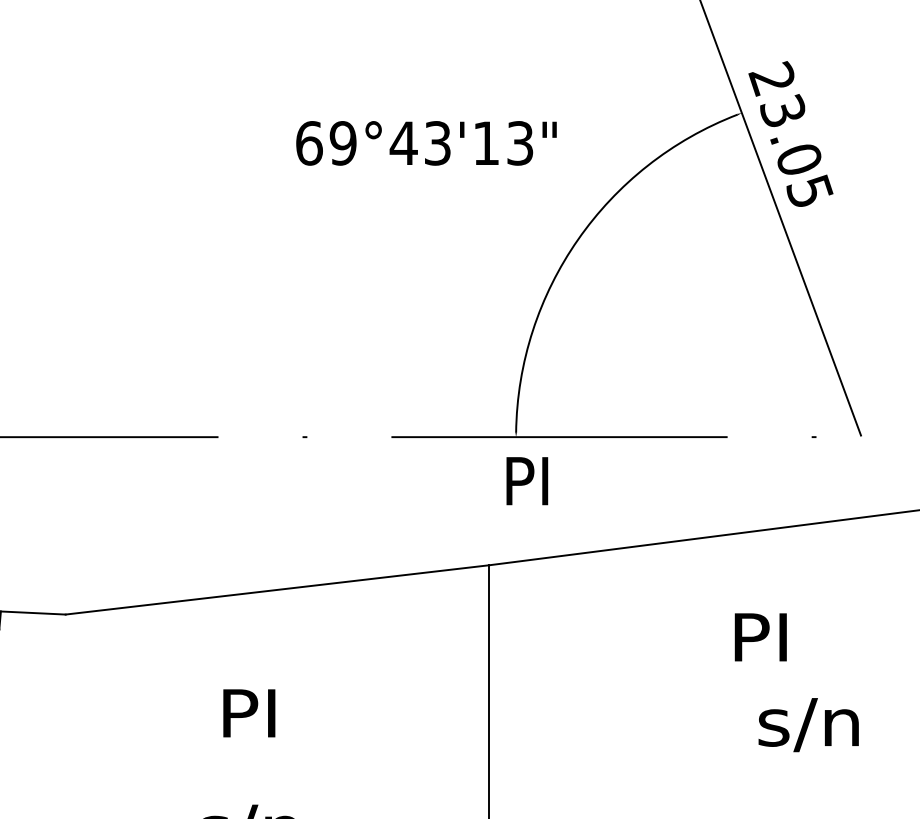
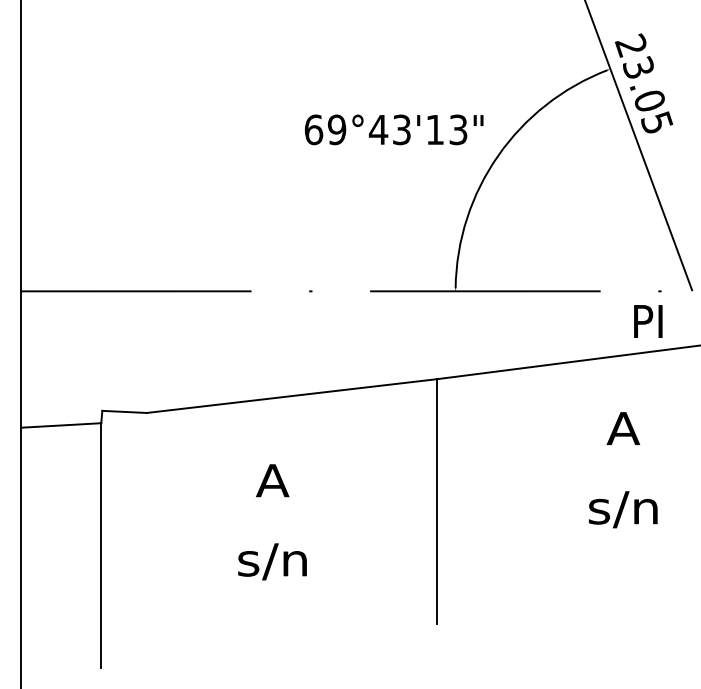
text: (425, 142) -> (393, 129), moved
text: (527, 481) -> (648, 321), moved
text: (760, 637) -> (623, 428), PI -> A
text: (249, 713) -> (272, 480), PI -> A
text: (809, 724) -> (623, 509), moved

